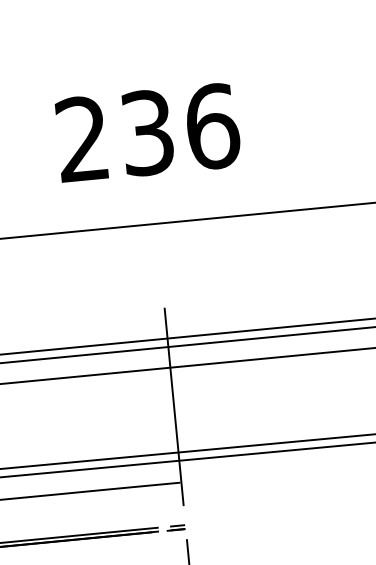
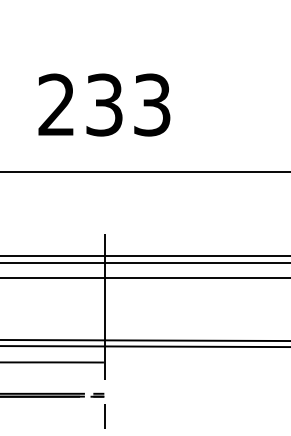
text: (212, 125) -> (152, 104), 236 -> 233

